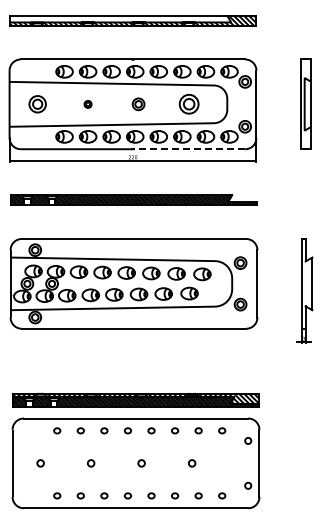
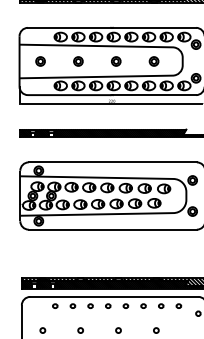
part: (37, 104) -> (40, 61), size x0.71
part: (87, 104) -> (77, 61), size x1.67
part: (188, 104) -> (153, 61), size x0.62
line: (189, 149) -> (154, 95), dashed -> solid

